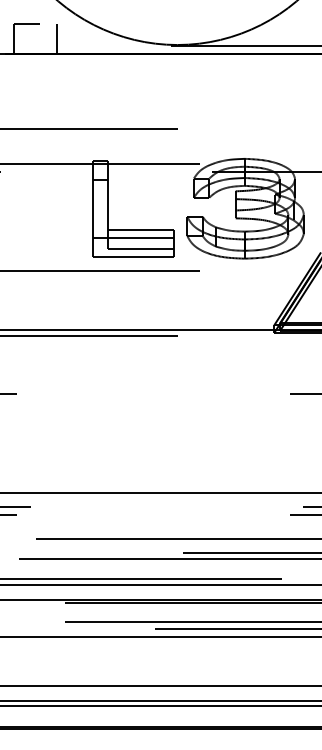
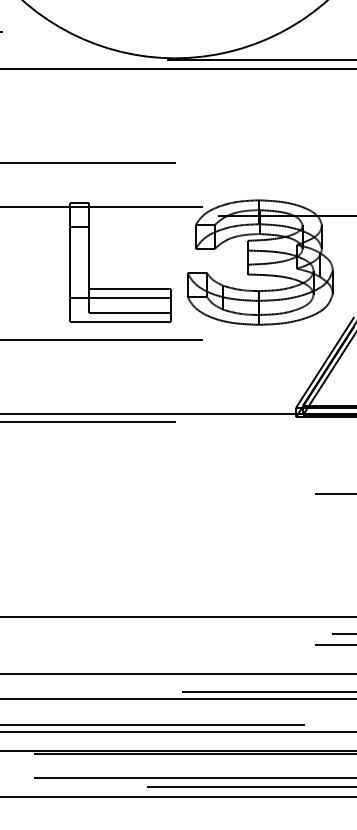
line: (56, 38) -> (24, 50), removed

